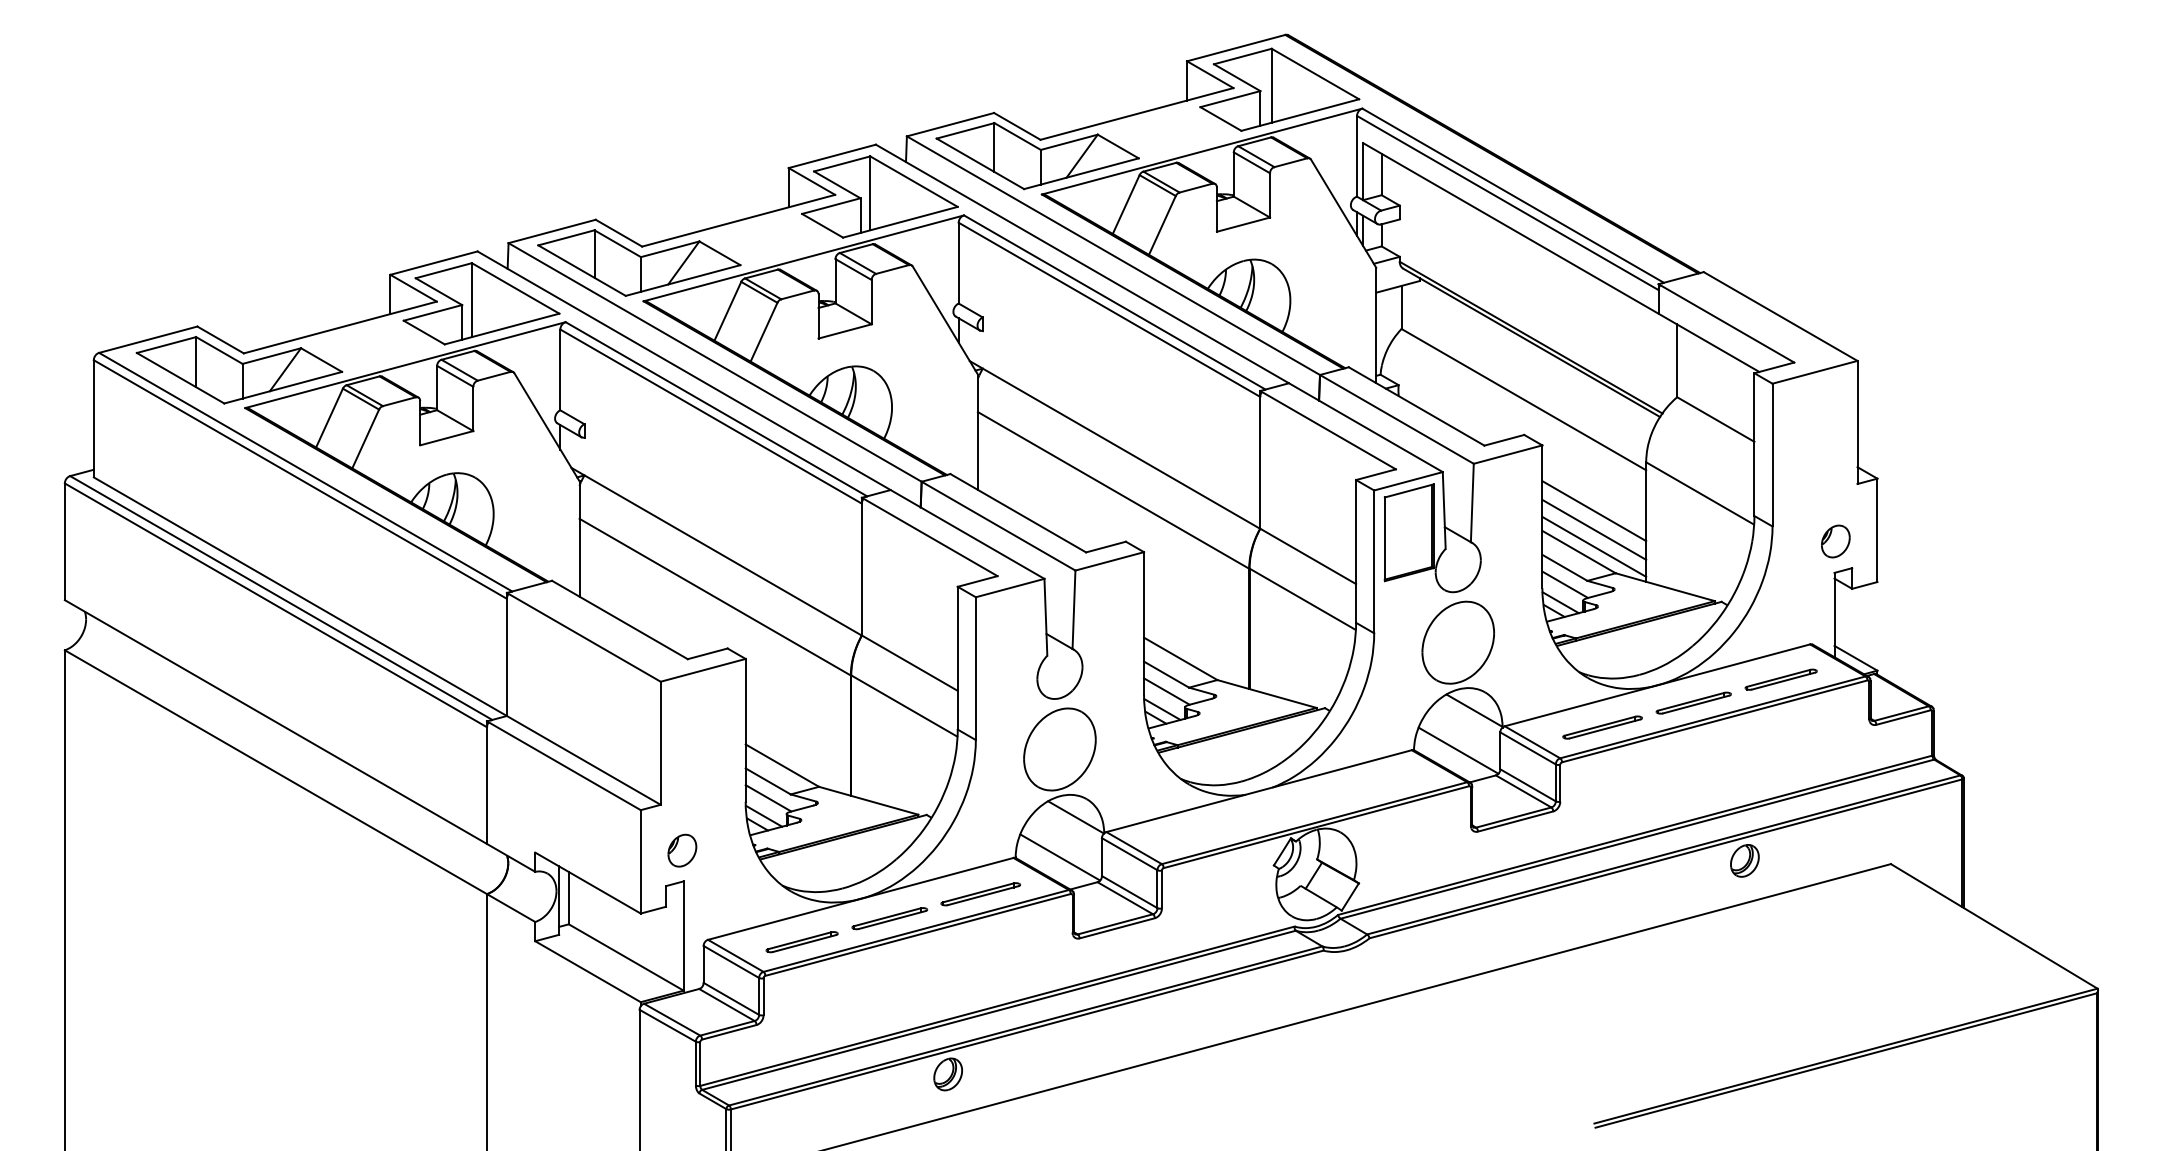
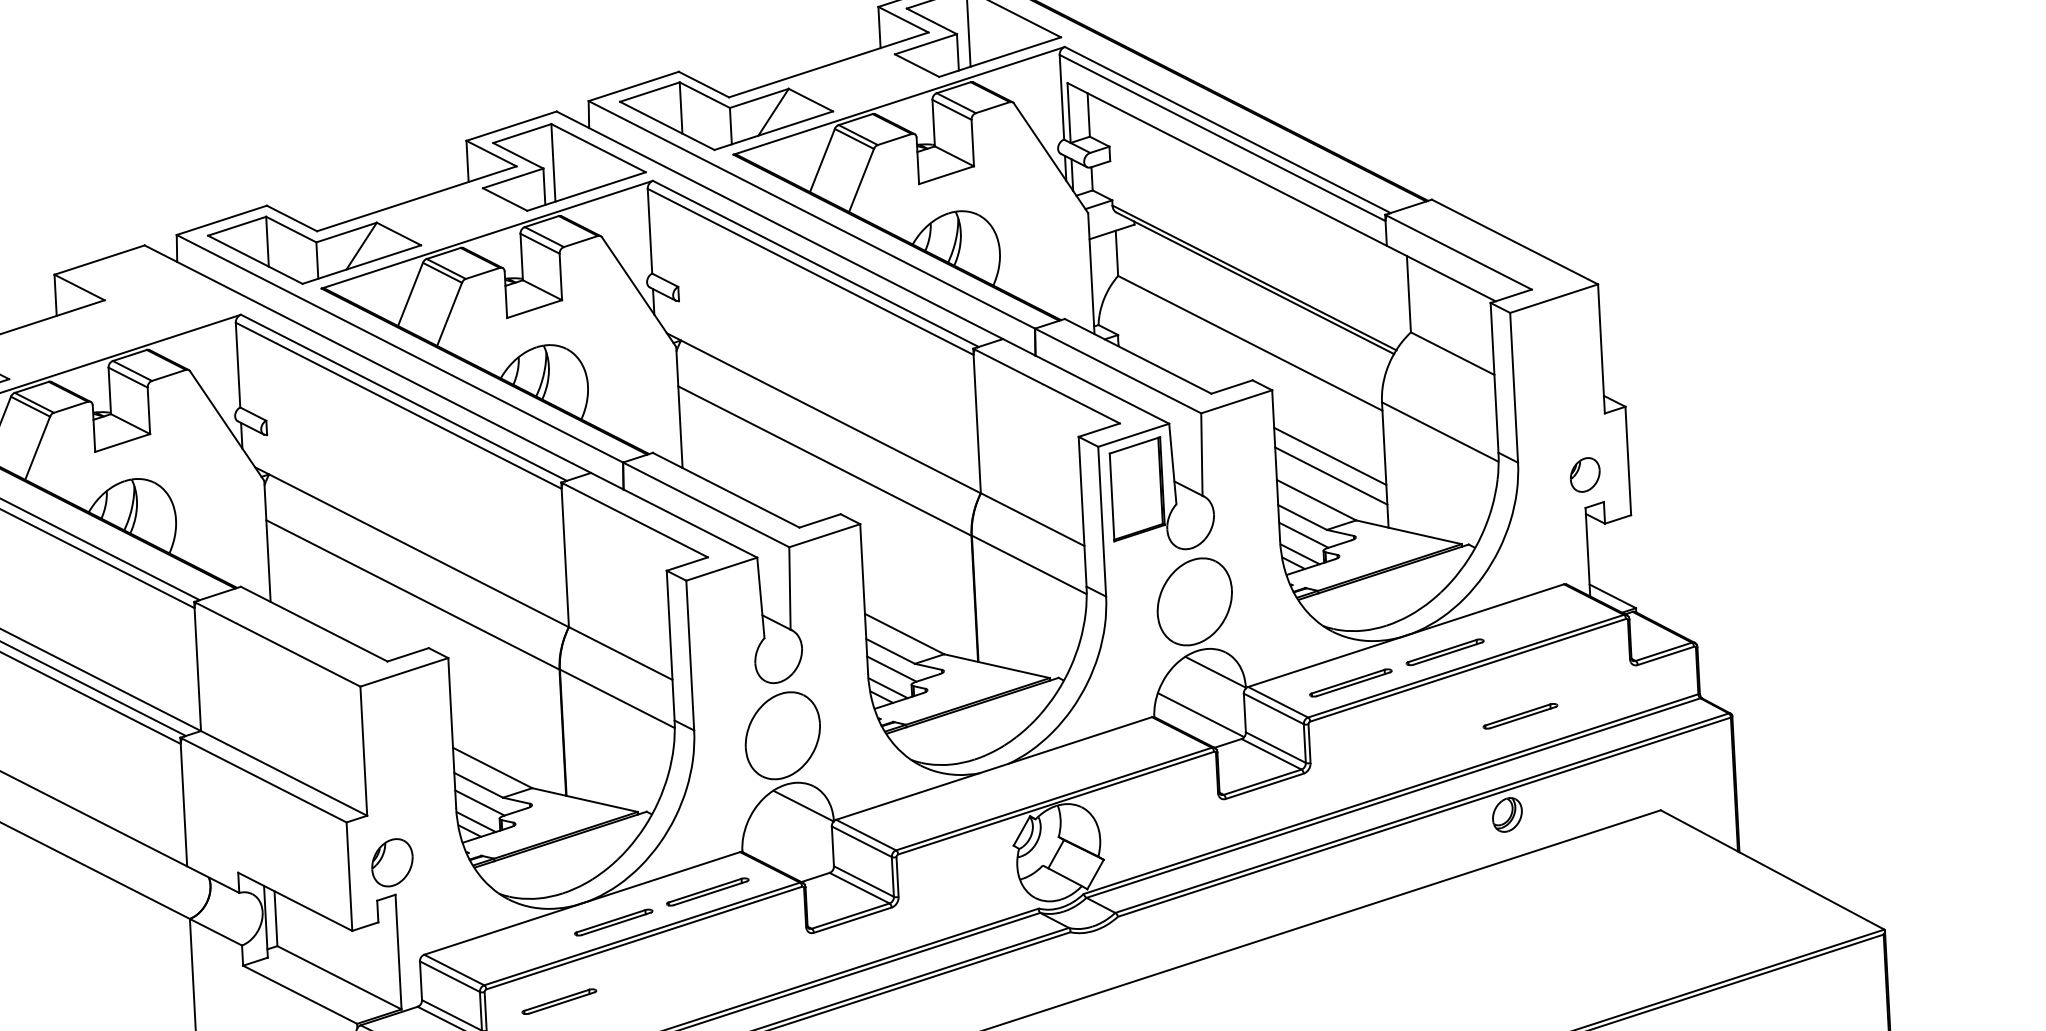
part: (481, 303) -> (151, 299), removed
line: (1594, 546) -> (1332, 493), removed
part: (1780, 679) -> (1519, 716), moved
part: (682, 850) -> (392, 862), size x1.4
line: (1060, 857) -> (789, 849), removed
part: (801, 942) -> (558, 1002), moved

